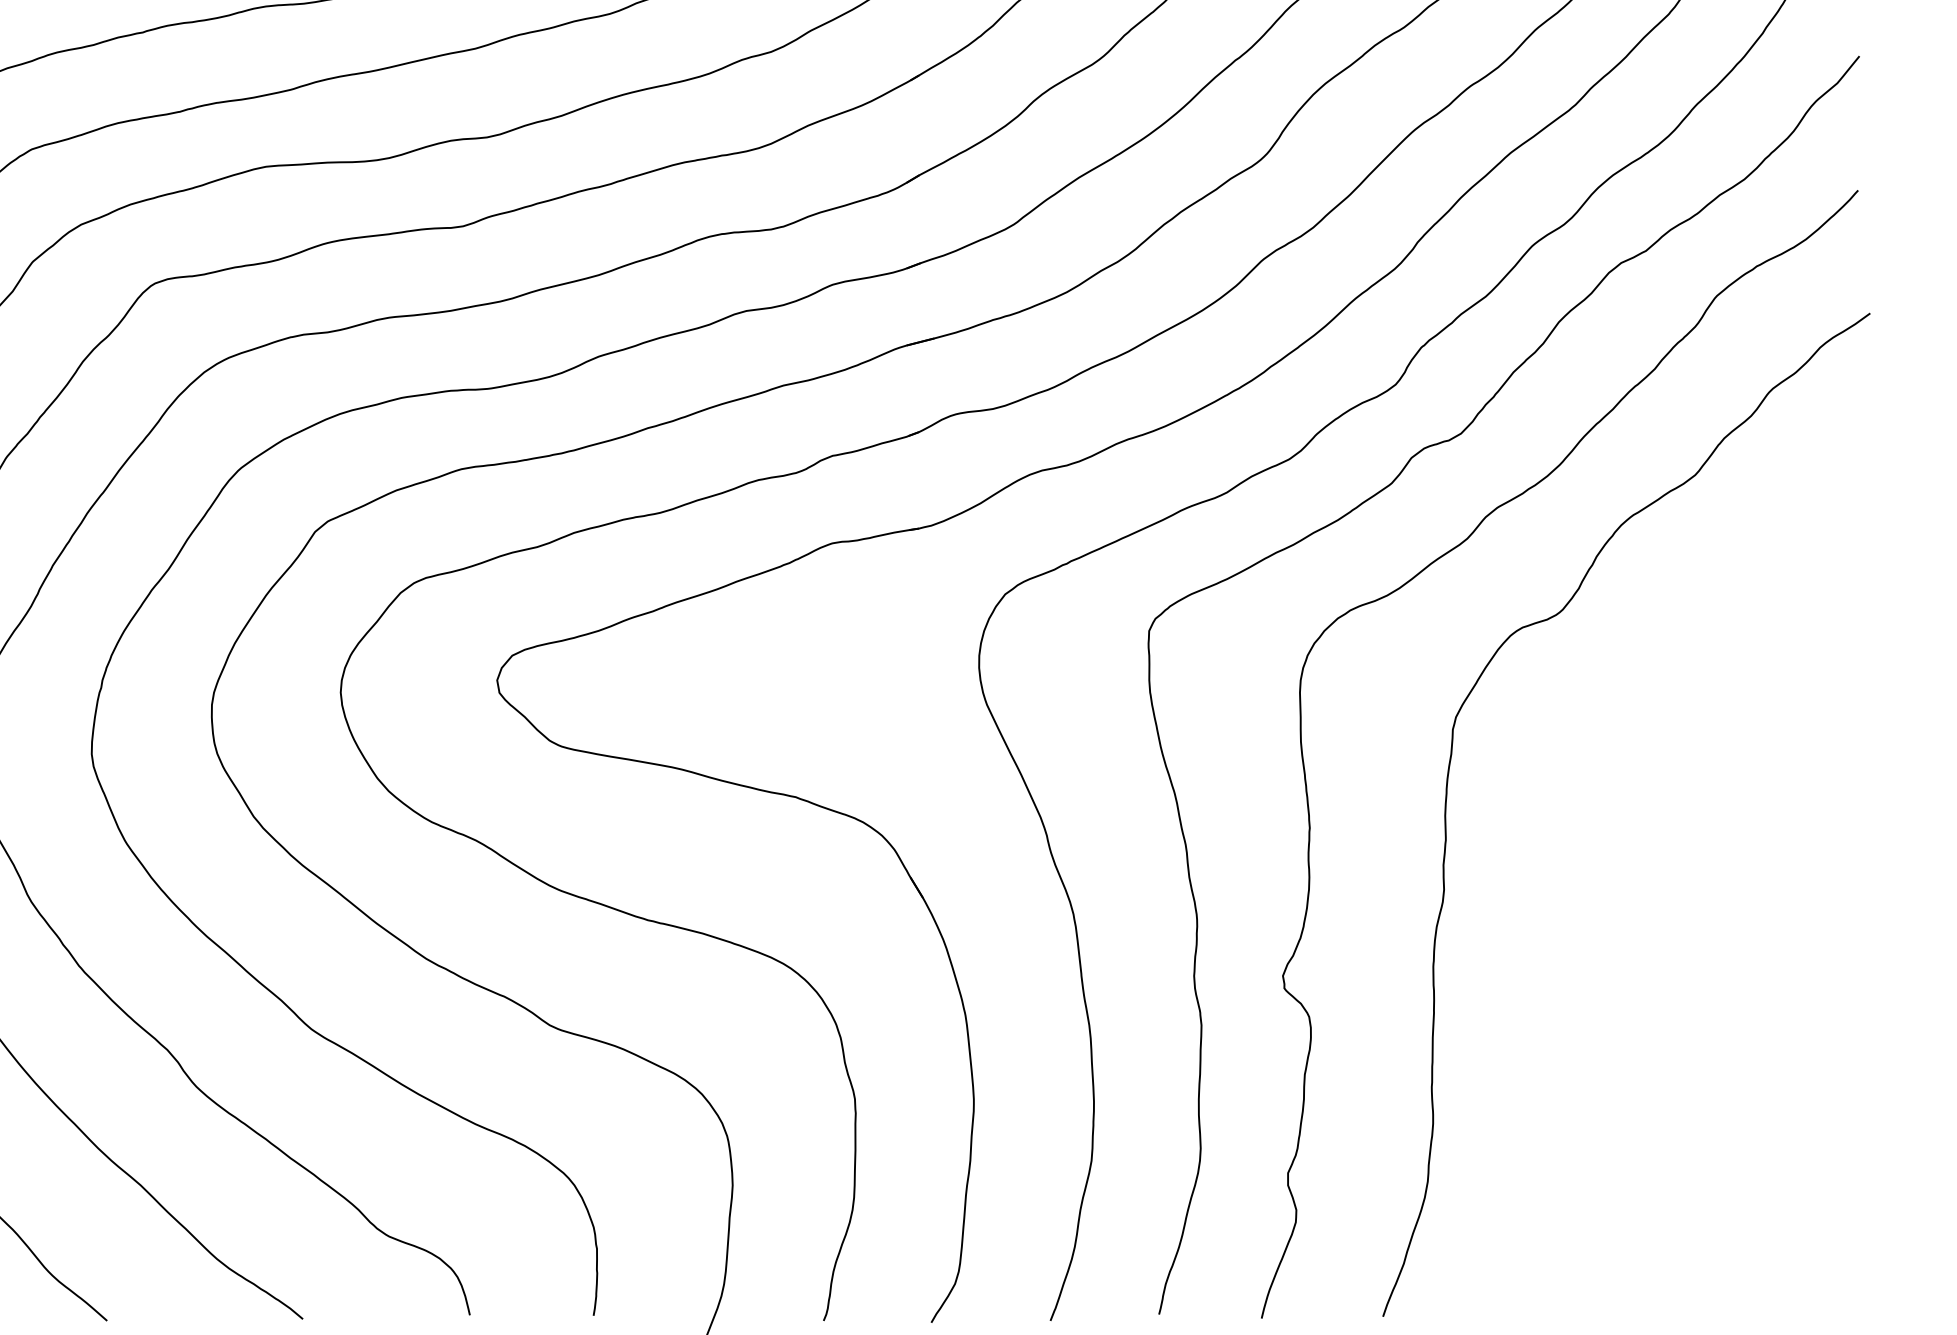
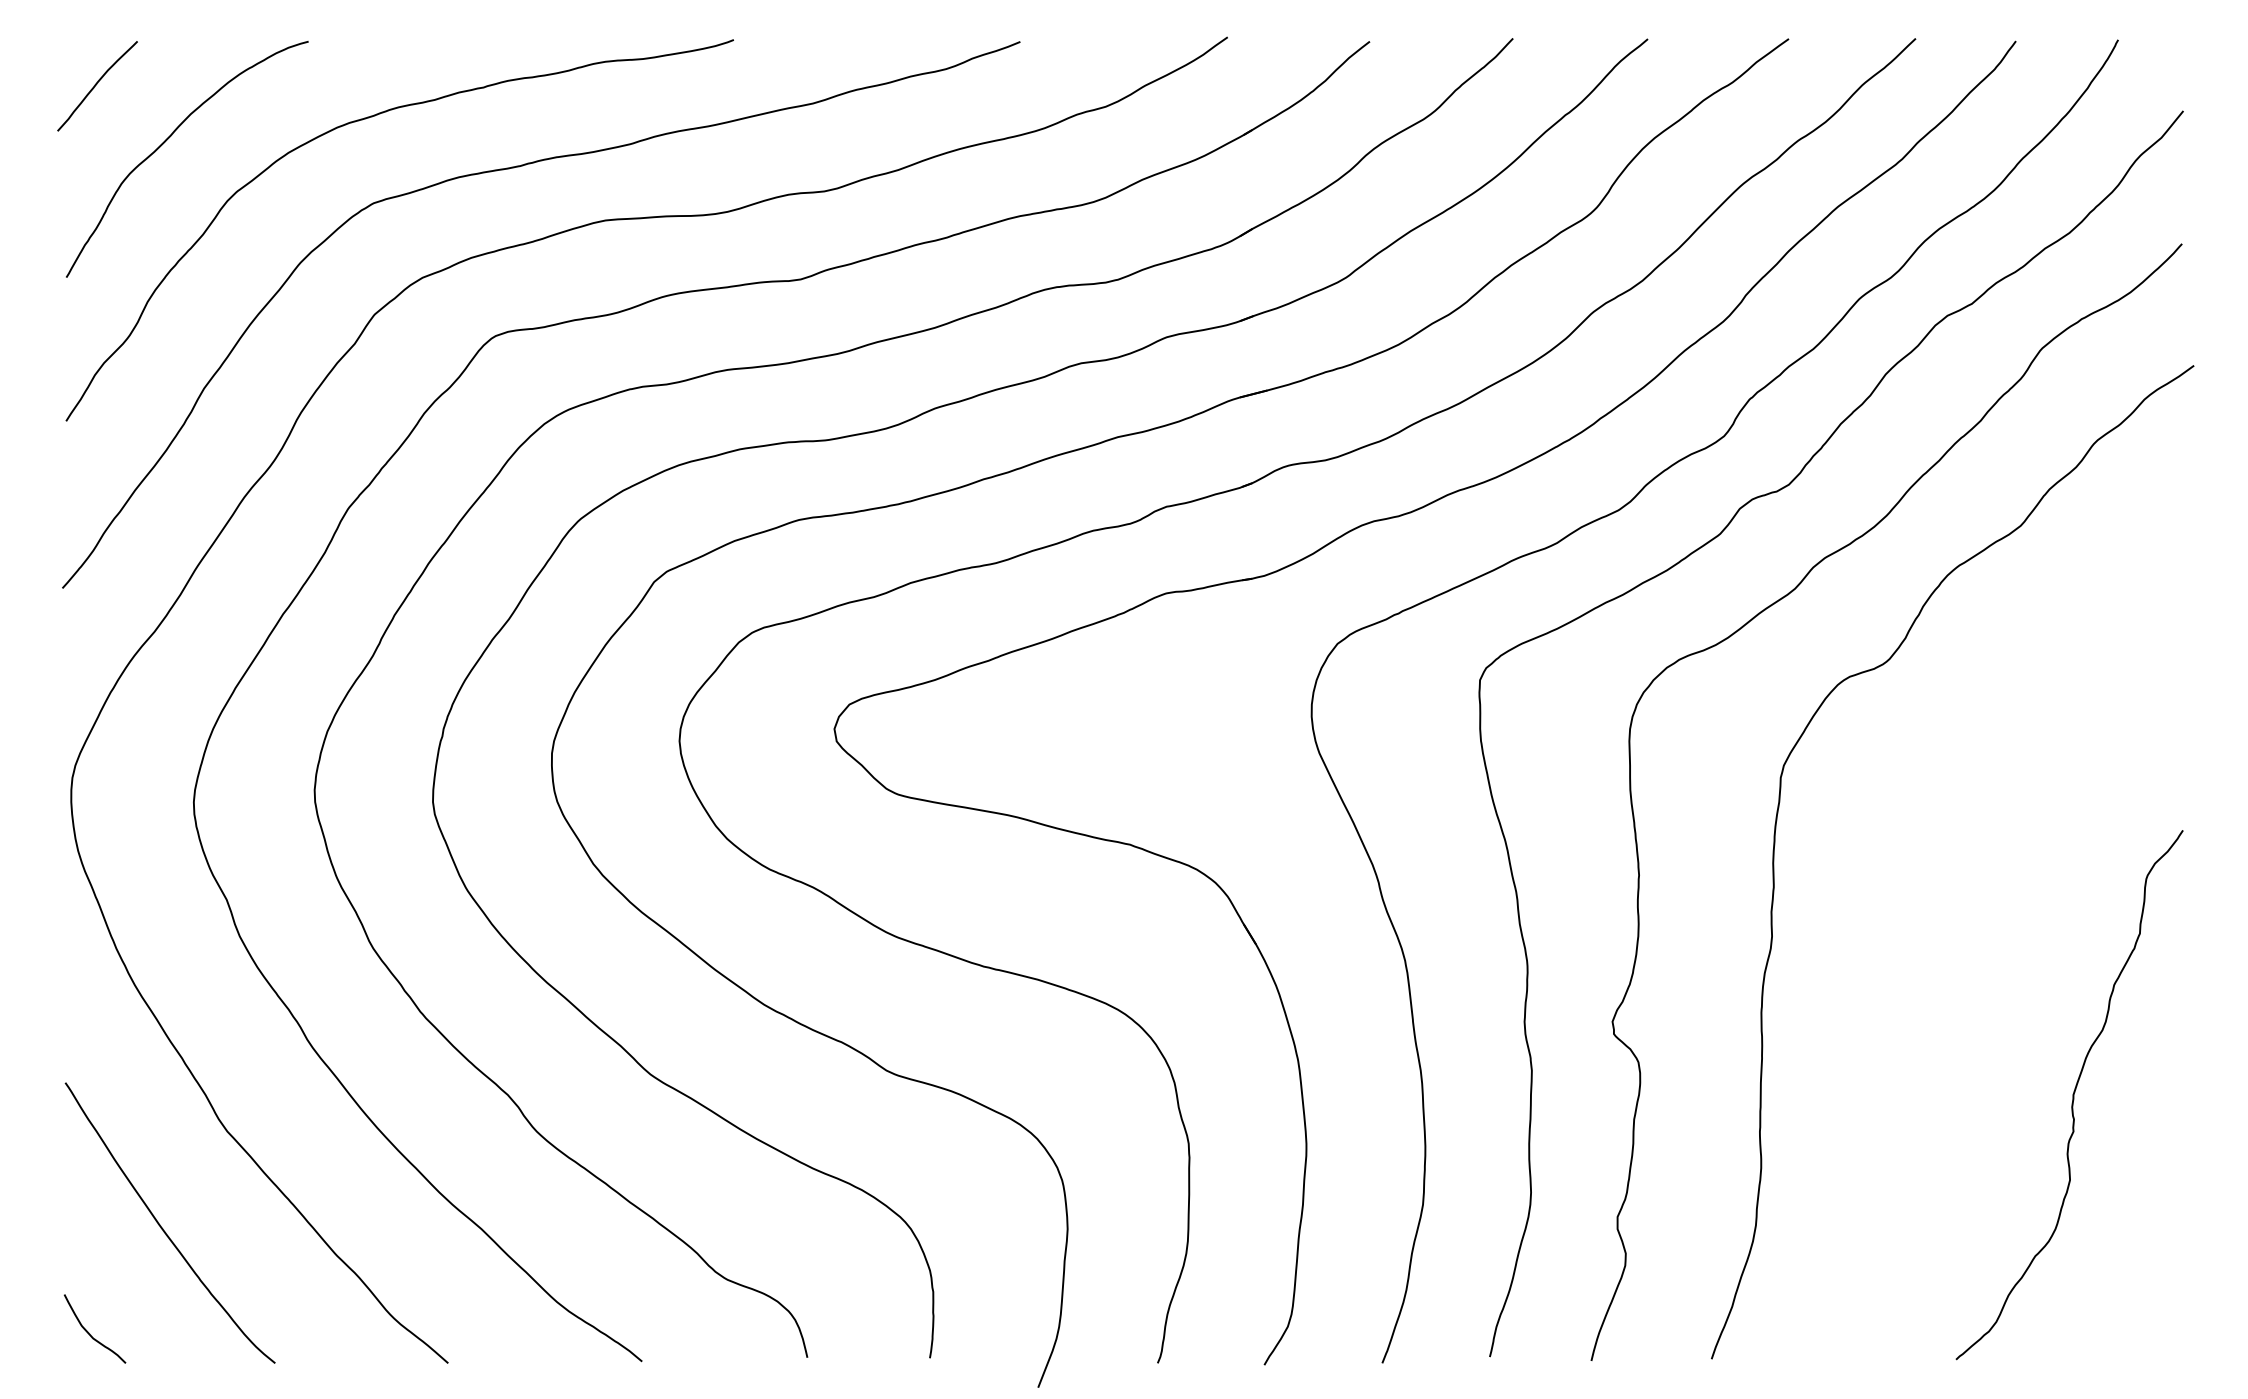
curve: (1747, 1050) -> (2072, 1095), added

